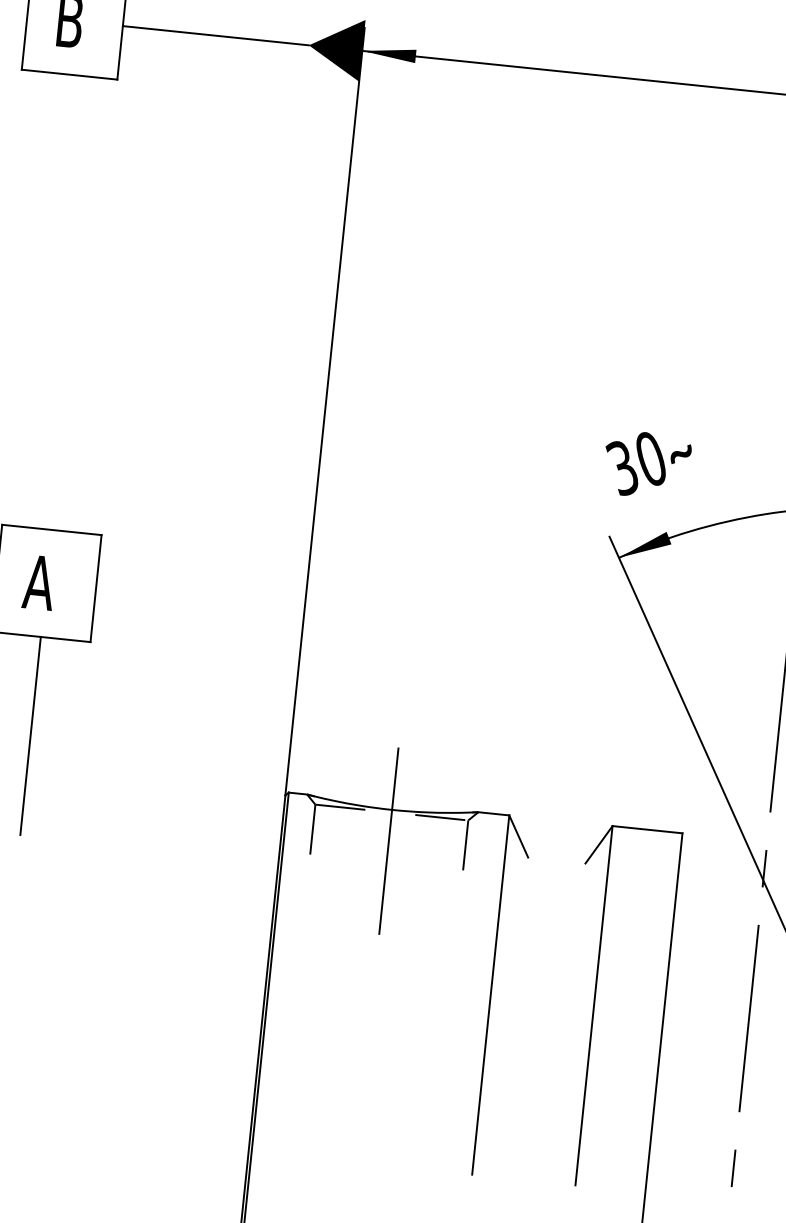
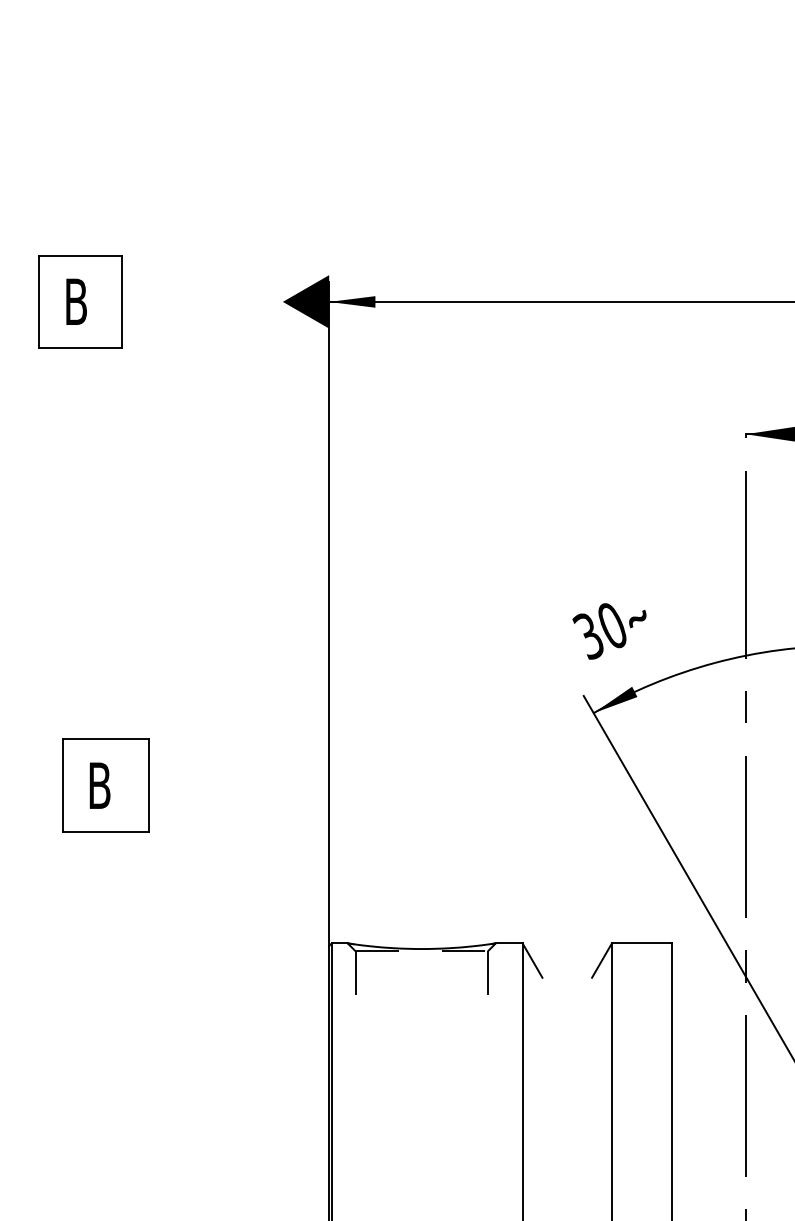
line: (214, 35) -> (201, 301), removed
text: (39, 582) -> (99, 785), A -> B
line: (30, 735) -> (105, 917), removed
line: (389, 835) -> (421, 971), removed

